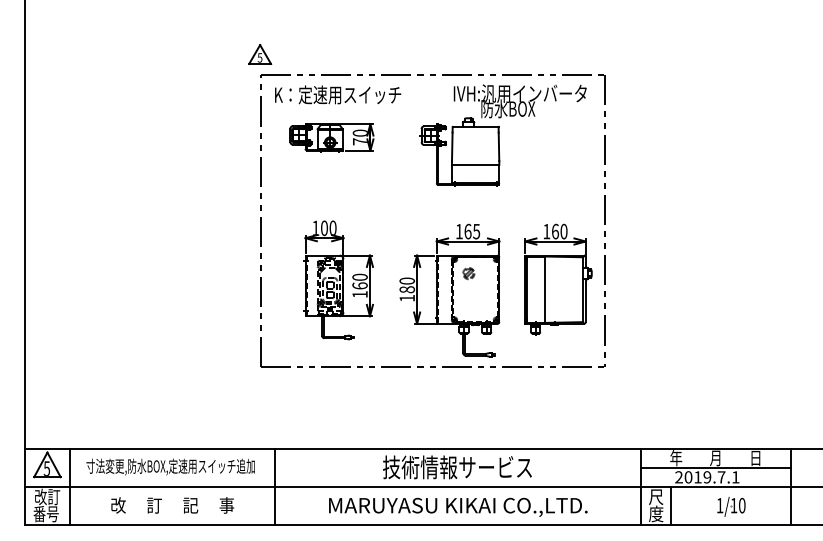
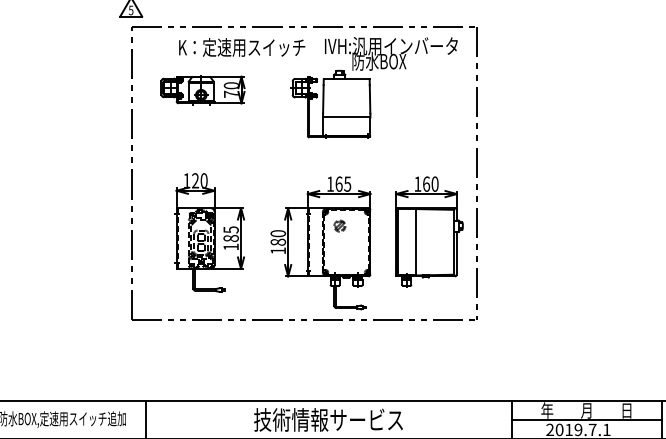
text: (338, 94) -> (242, 47), moved
text: (323, 228) -> (194, 181), 100 -> 120
text: (359, 281) -> (230, 234), 160 -> 185

